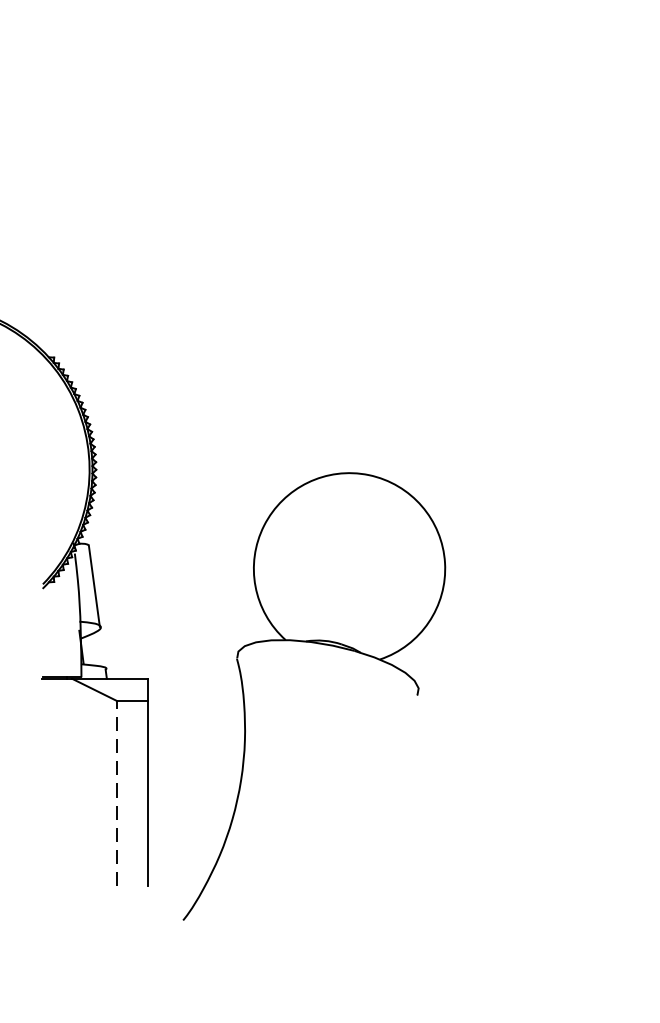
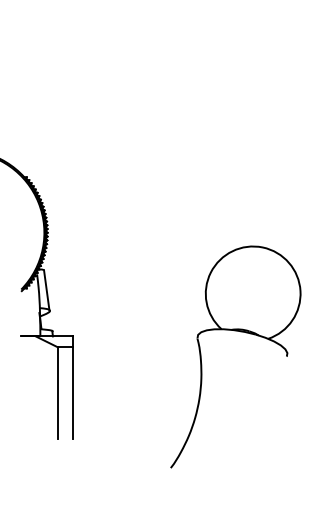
part: (323, 646) -> (240, 332), moved
line: (118, 794) -> (58, 393), dashed -> solid

